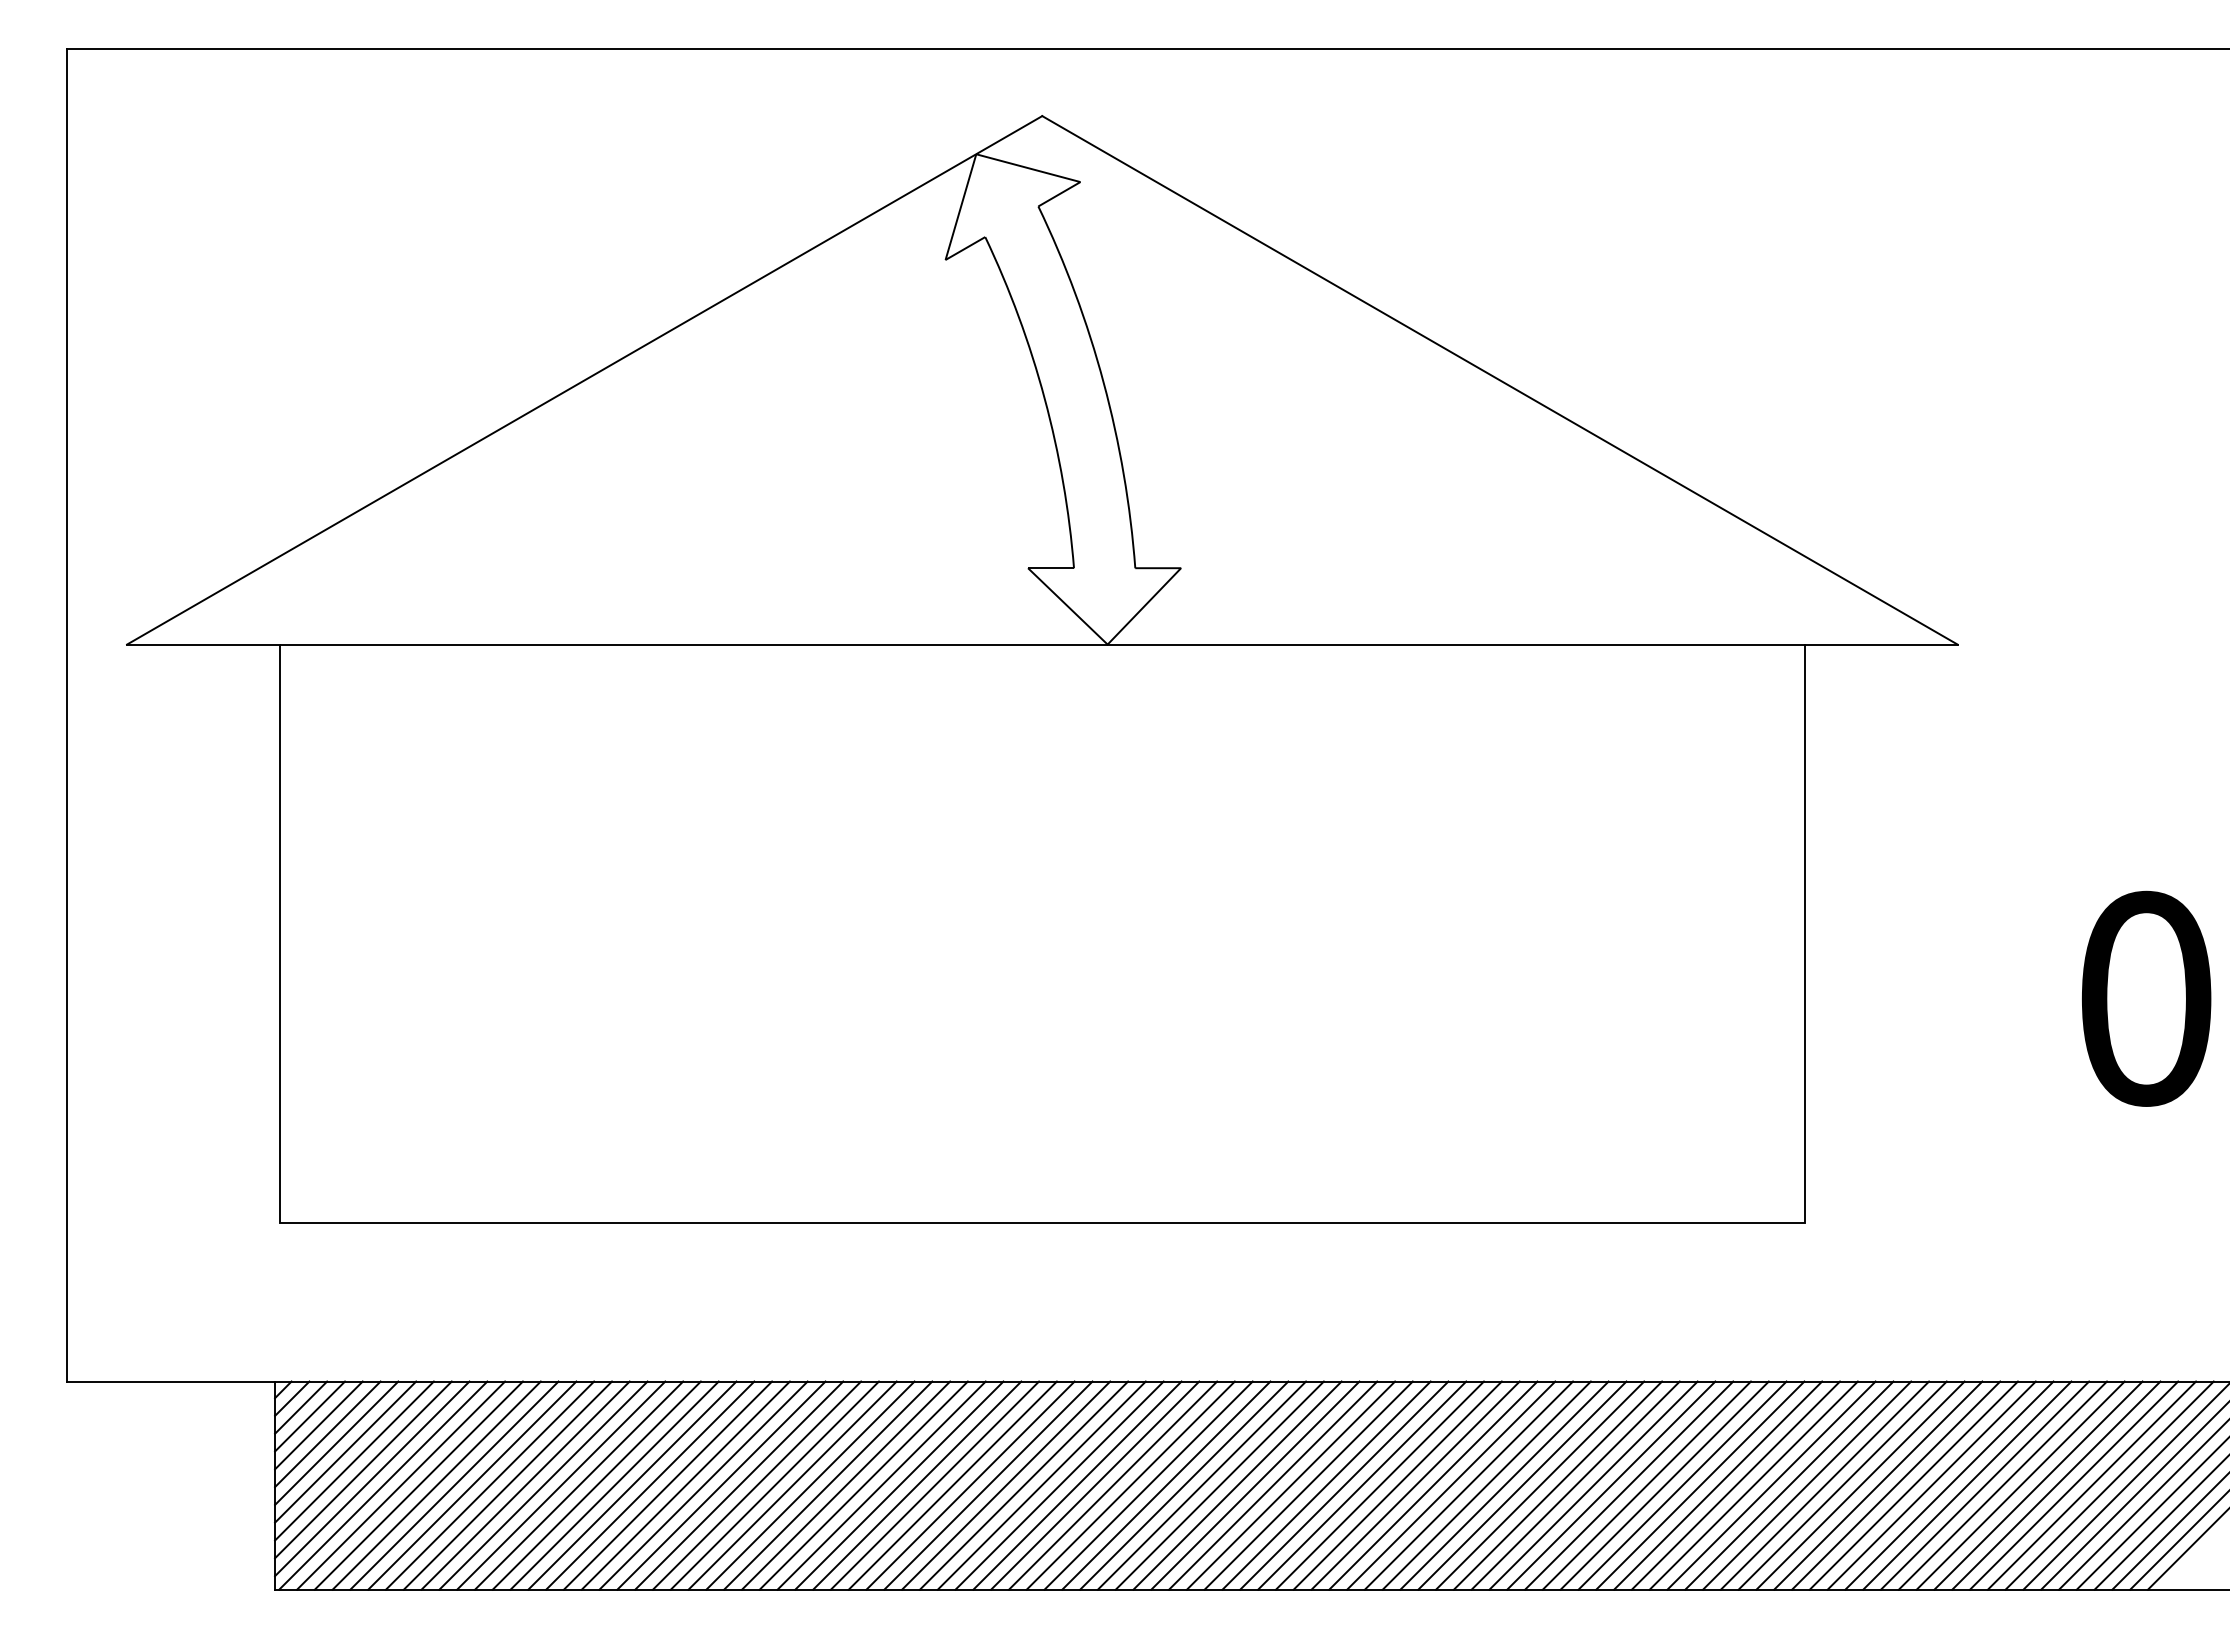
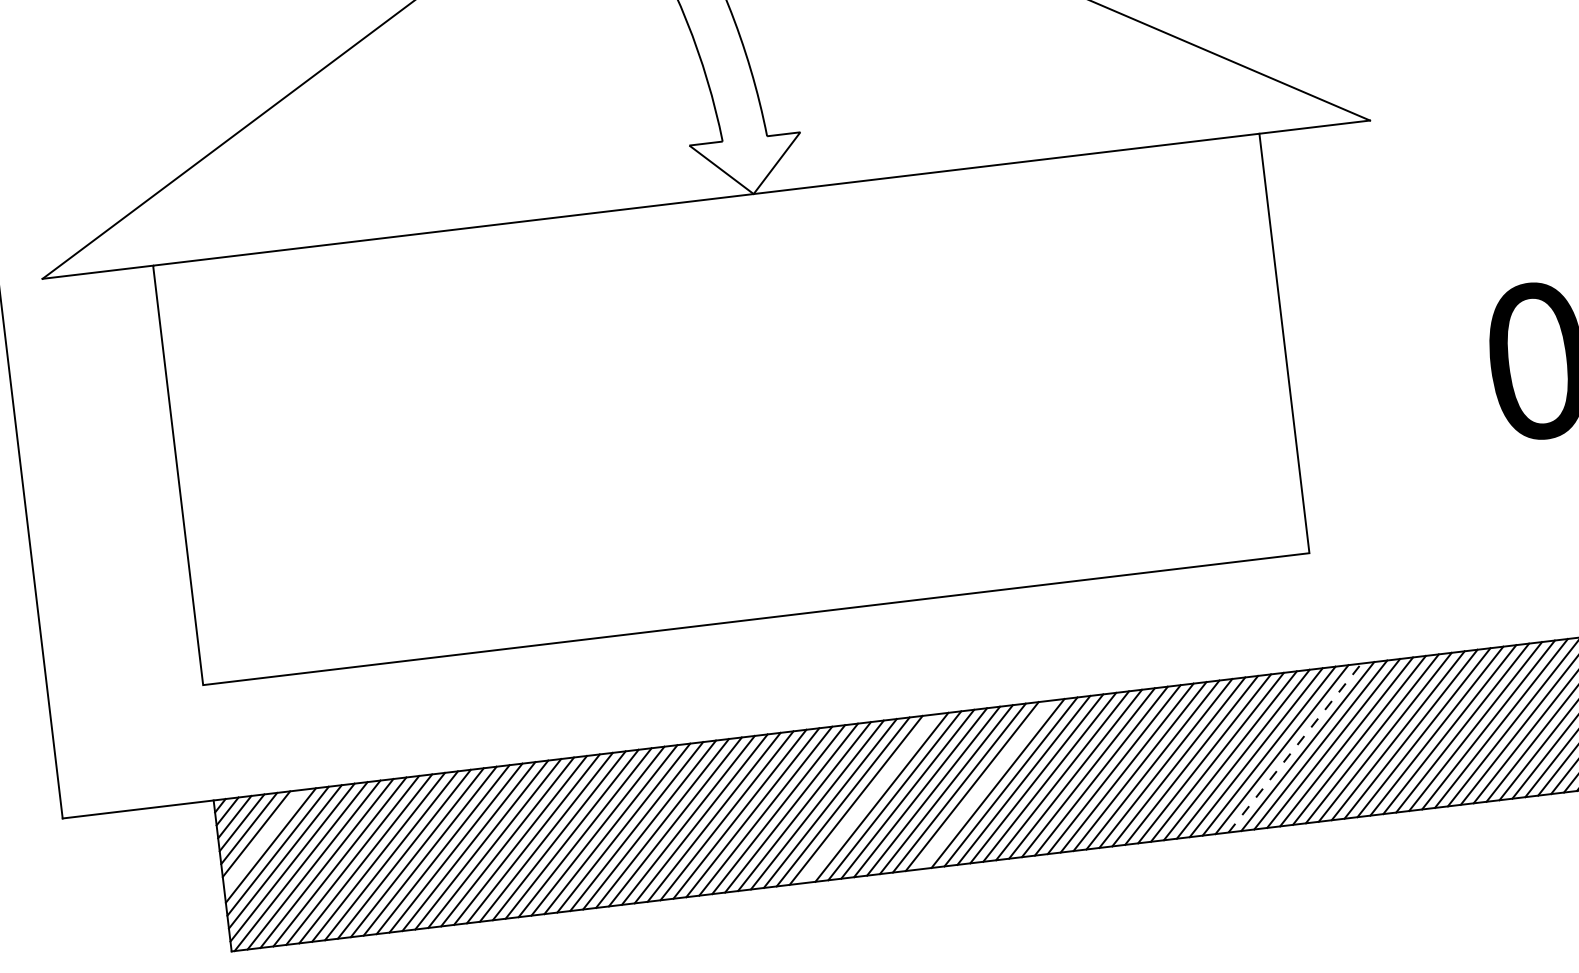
line: (336, 1442) -> (263, 839), removed
line: (1166, 1485) -> (869, 798), removed
line: (1326, 1485) -> (985, 784), removed
line: (1754, 1485) -> (1295, 747), solid -> dashed

